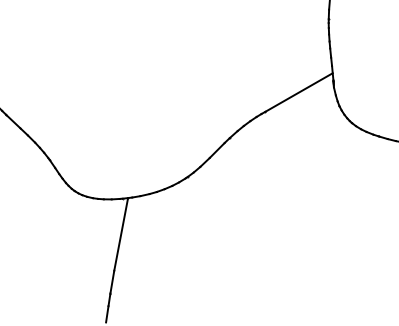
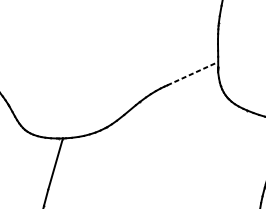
line: (299, 92) -> (193, 73), solid -> dashed

